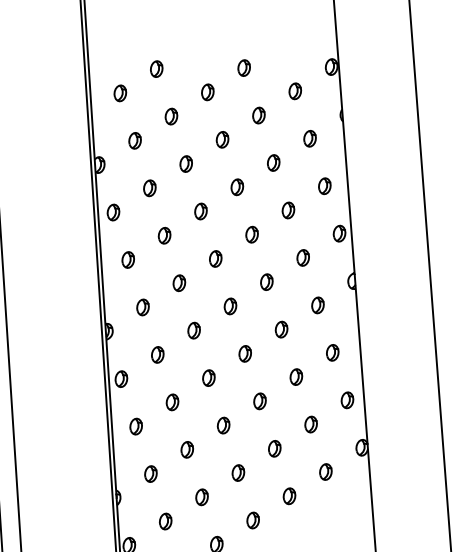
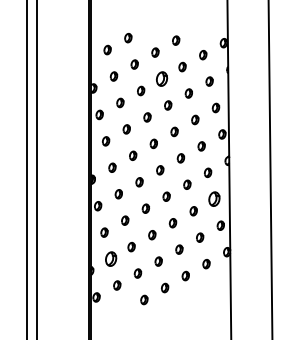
part: (221, 138) -> (161, 78), size x1.6
part: (332, 353) -> (214, 199), size x1.6
part: (150, 473) -> (110, 258), size x1.6

